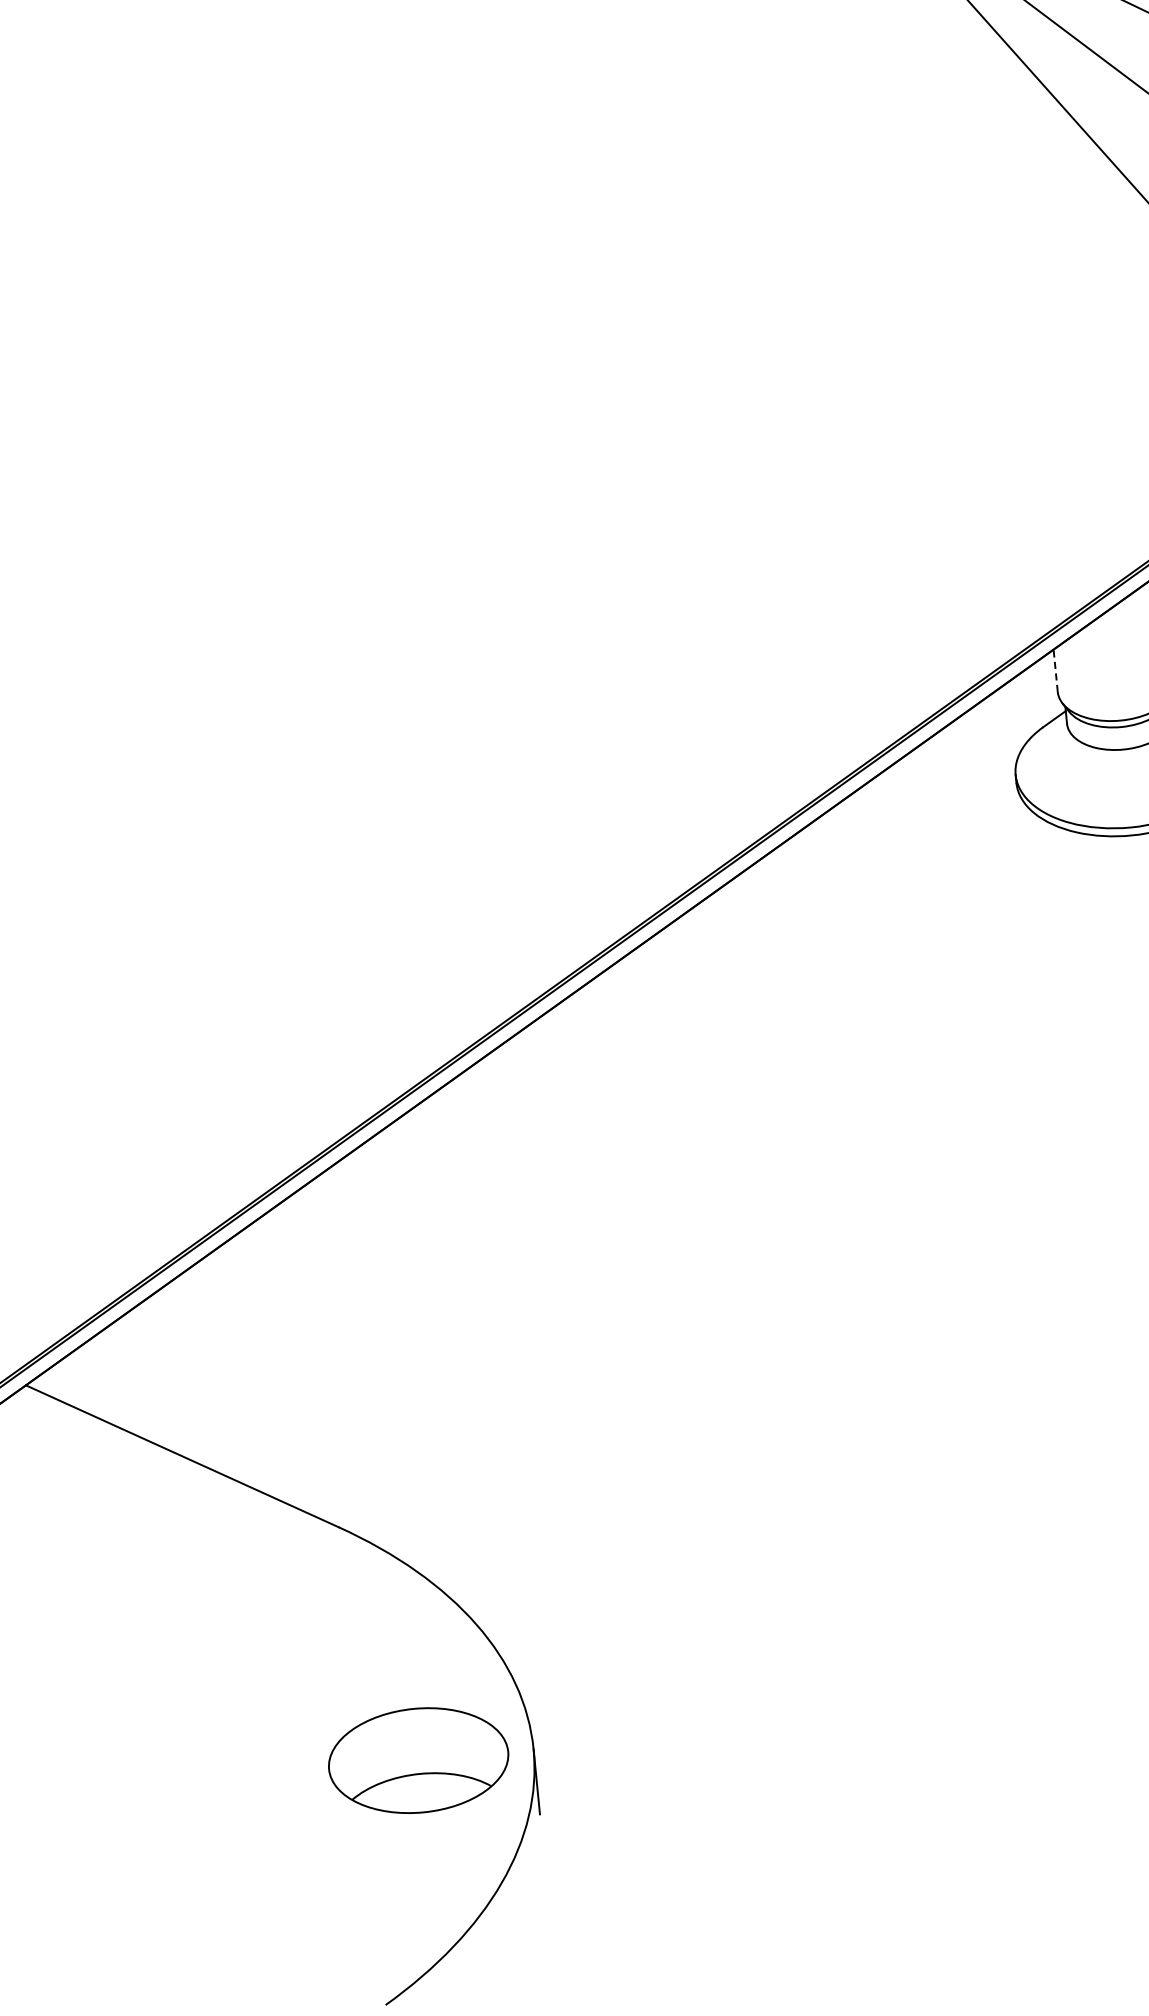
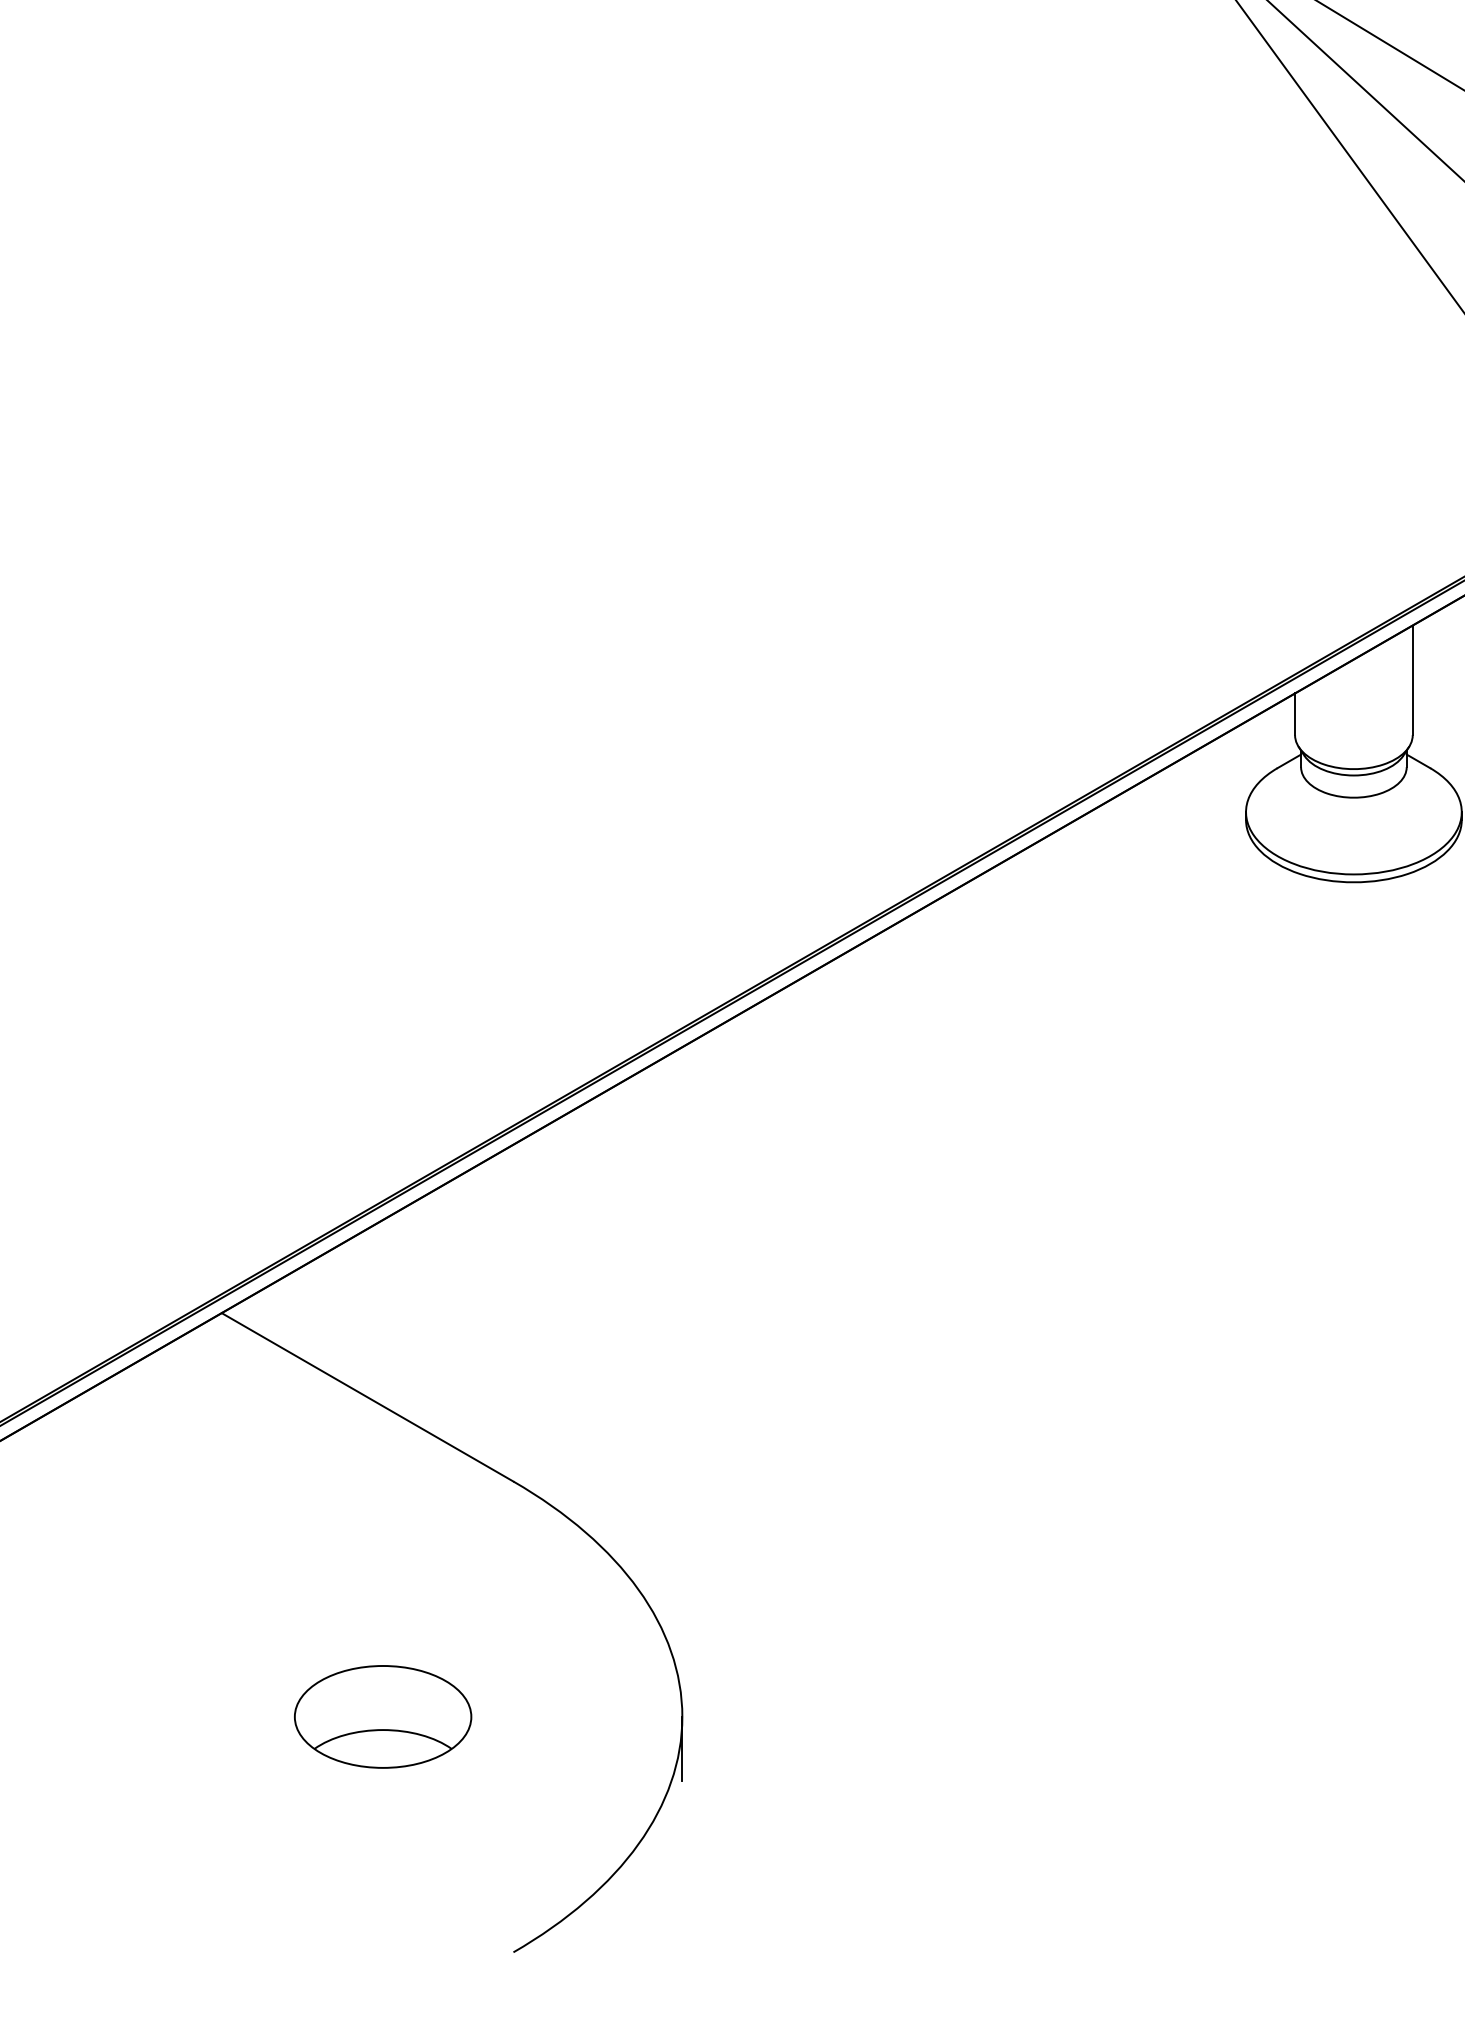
line: (1056, 670) -> (1295, 714), dashed -> solid
part: (419, 1760) -> (383, 1716), moved

